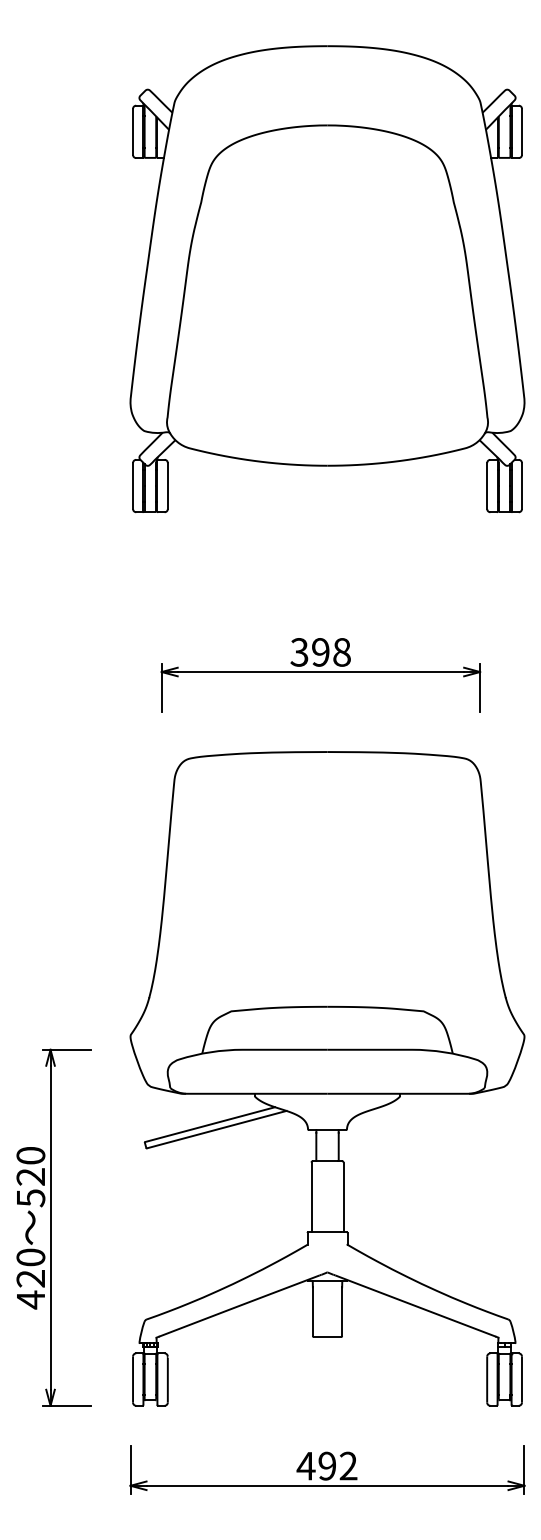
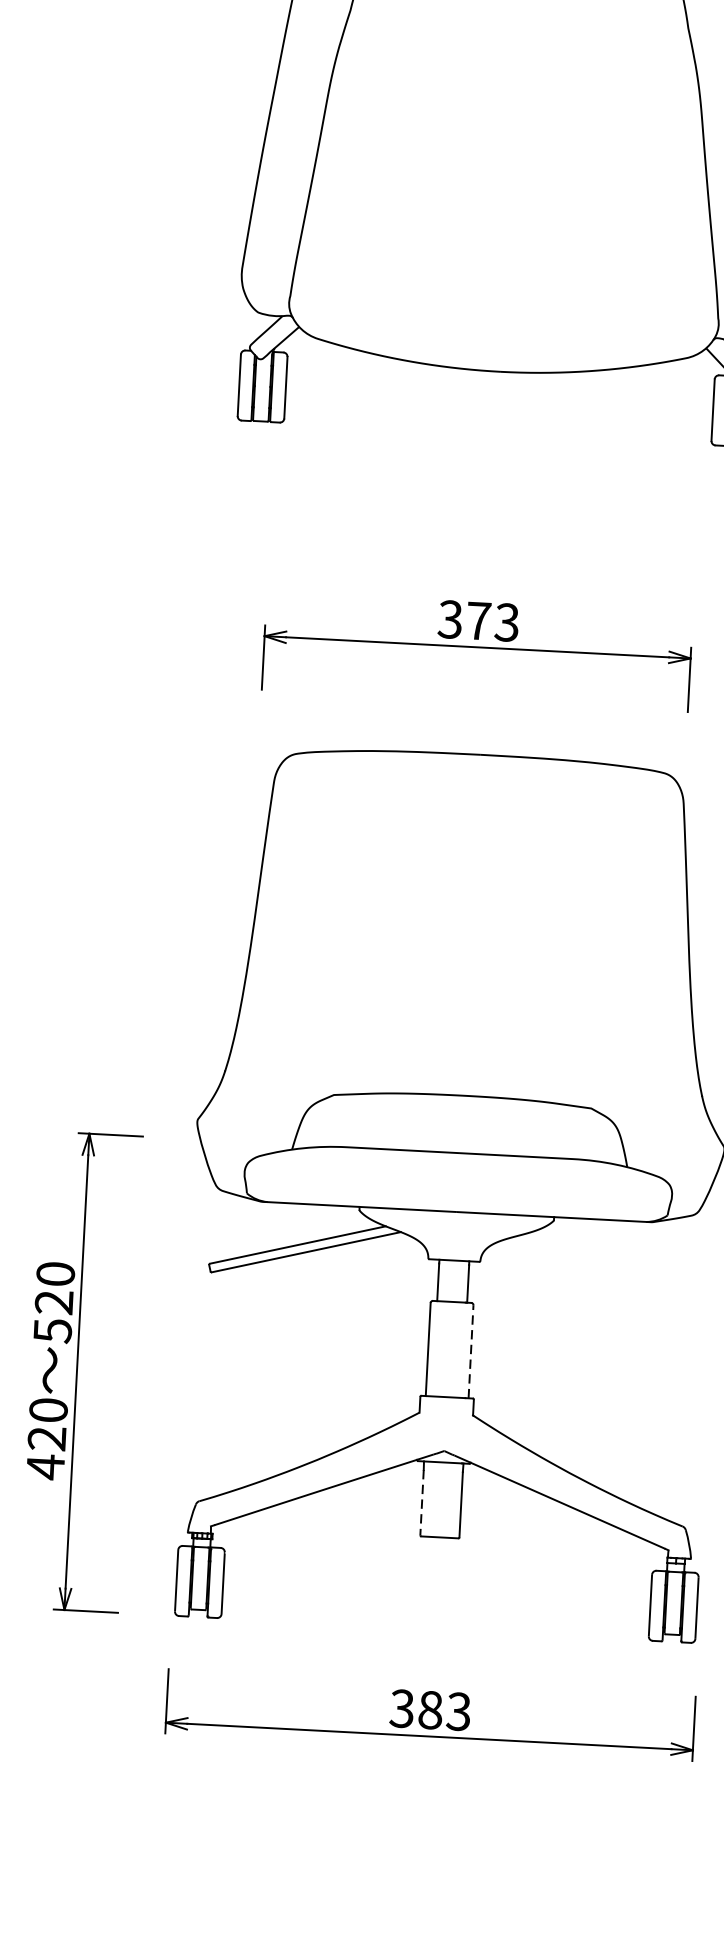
text: (331, 652) -> (493, 621), 398 -> 373
line: (343, 1197) -> (470, 1351), solid -> dashed
line: (312, 1312) -> (421, 1503), solid -> dashed
text: (326, 1465) -> (429, 1709), 492 -> 383

